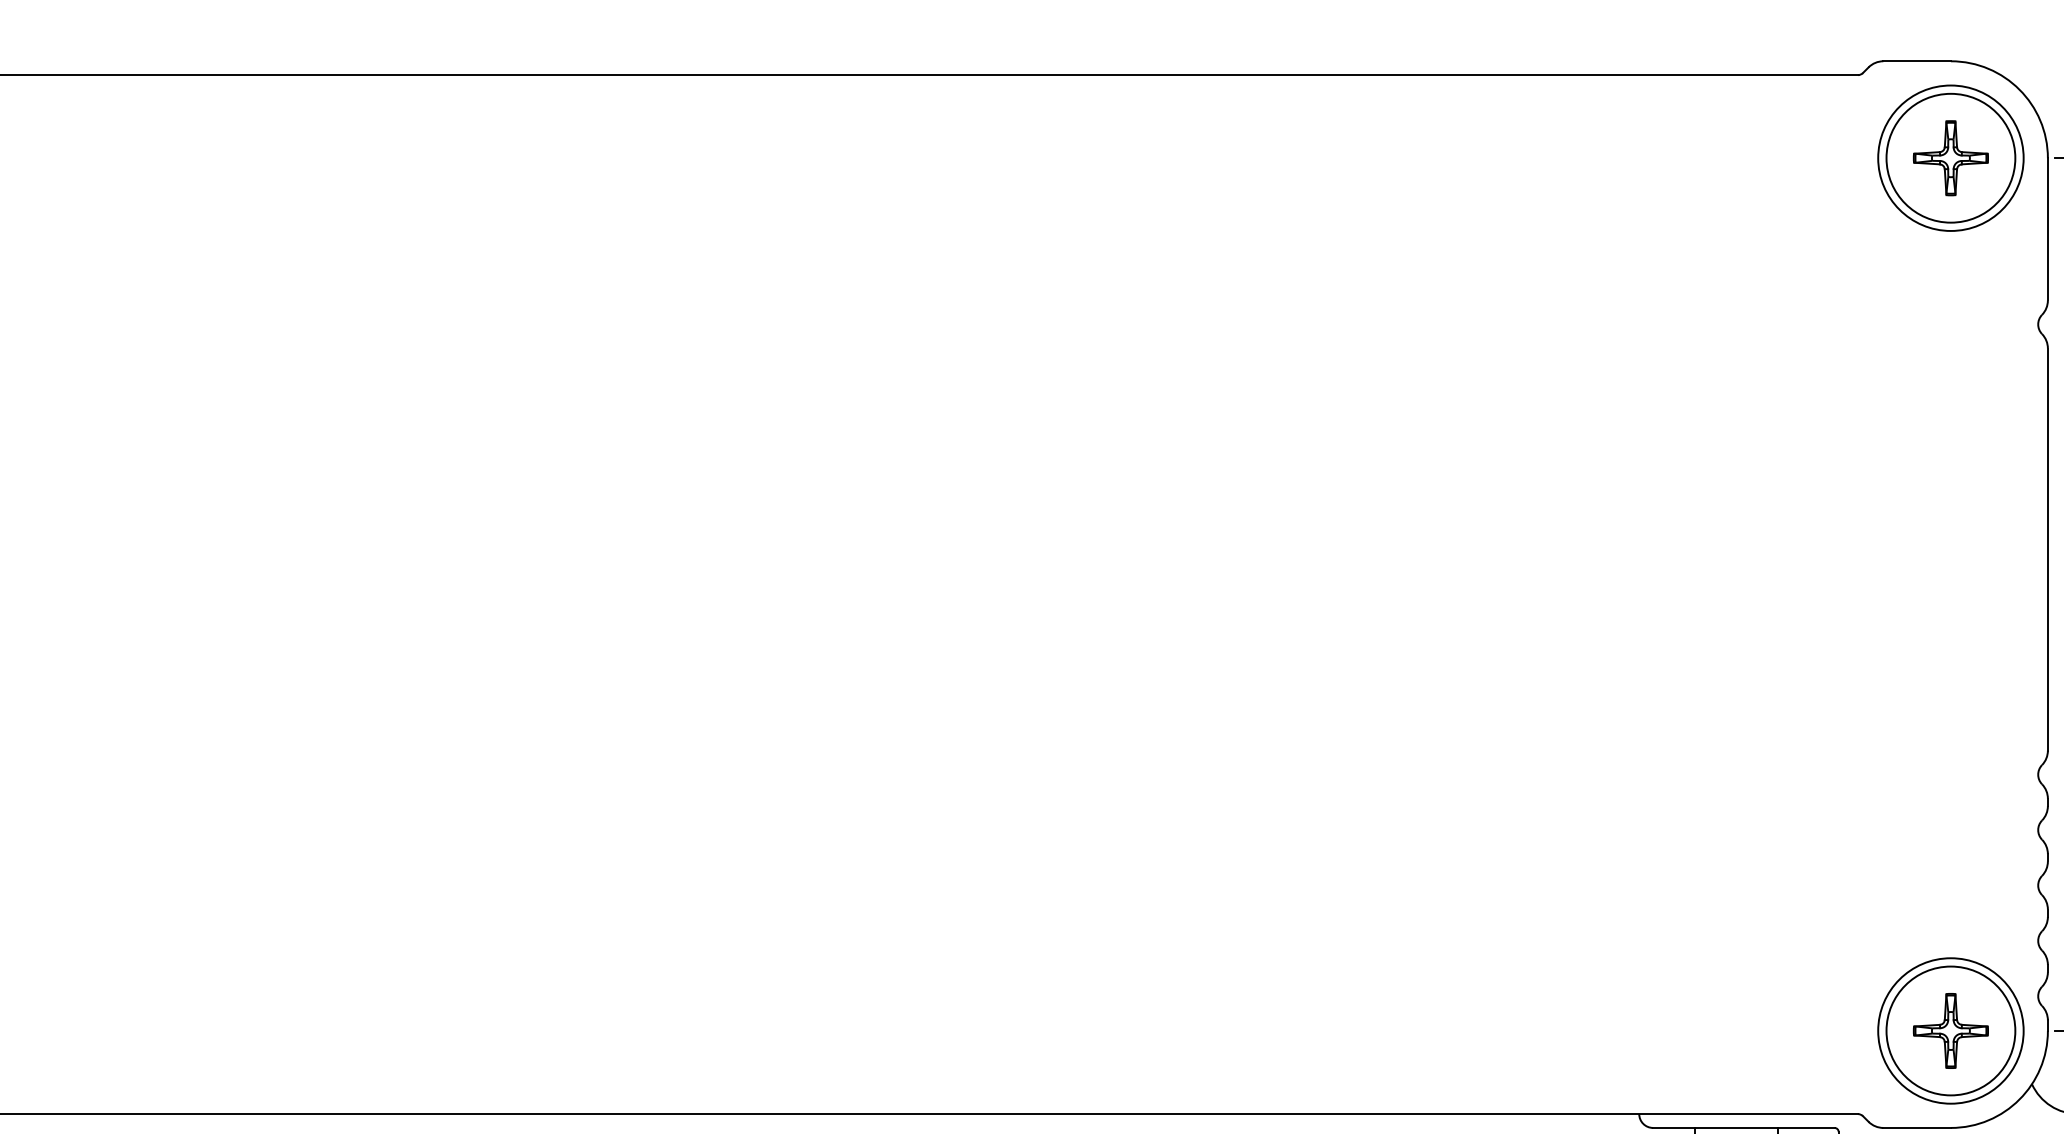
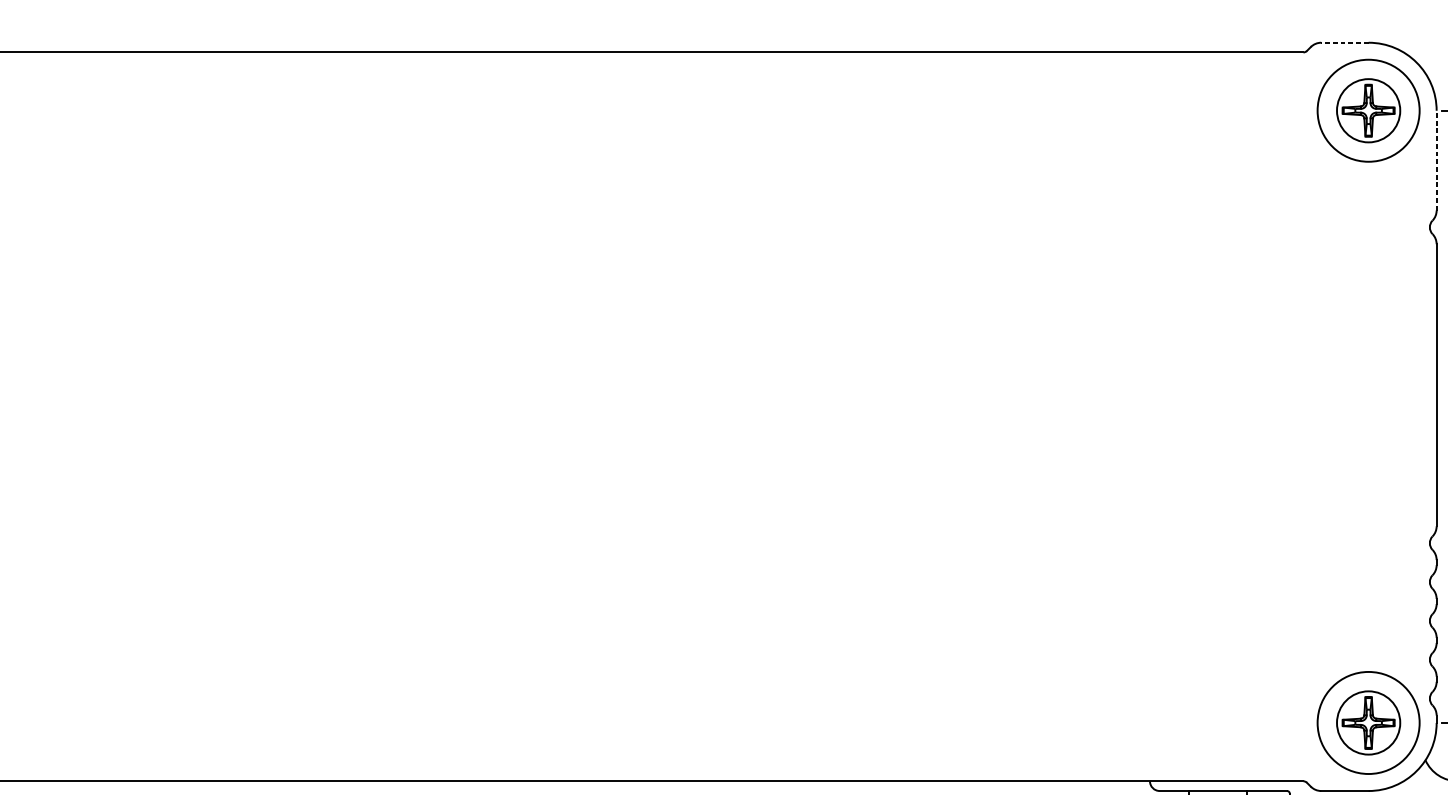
line: (1917, 61) -> (1345, 42), solid -> dashed
circle: (1950, 157) -> (1368, 110), size x0.7
line: (2047, 228) -> (1436, 160), solid -> dashed
circle: (1950, 1030) -> (1368, 722), size x0.7

